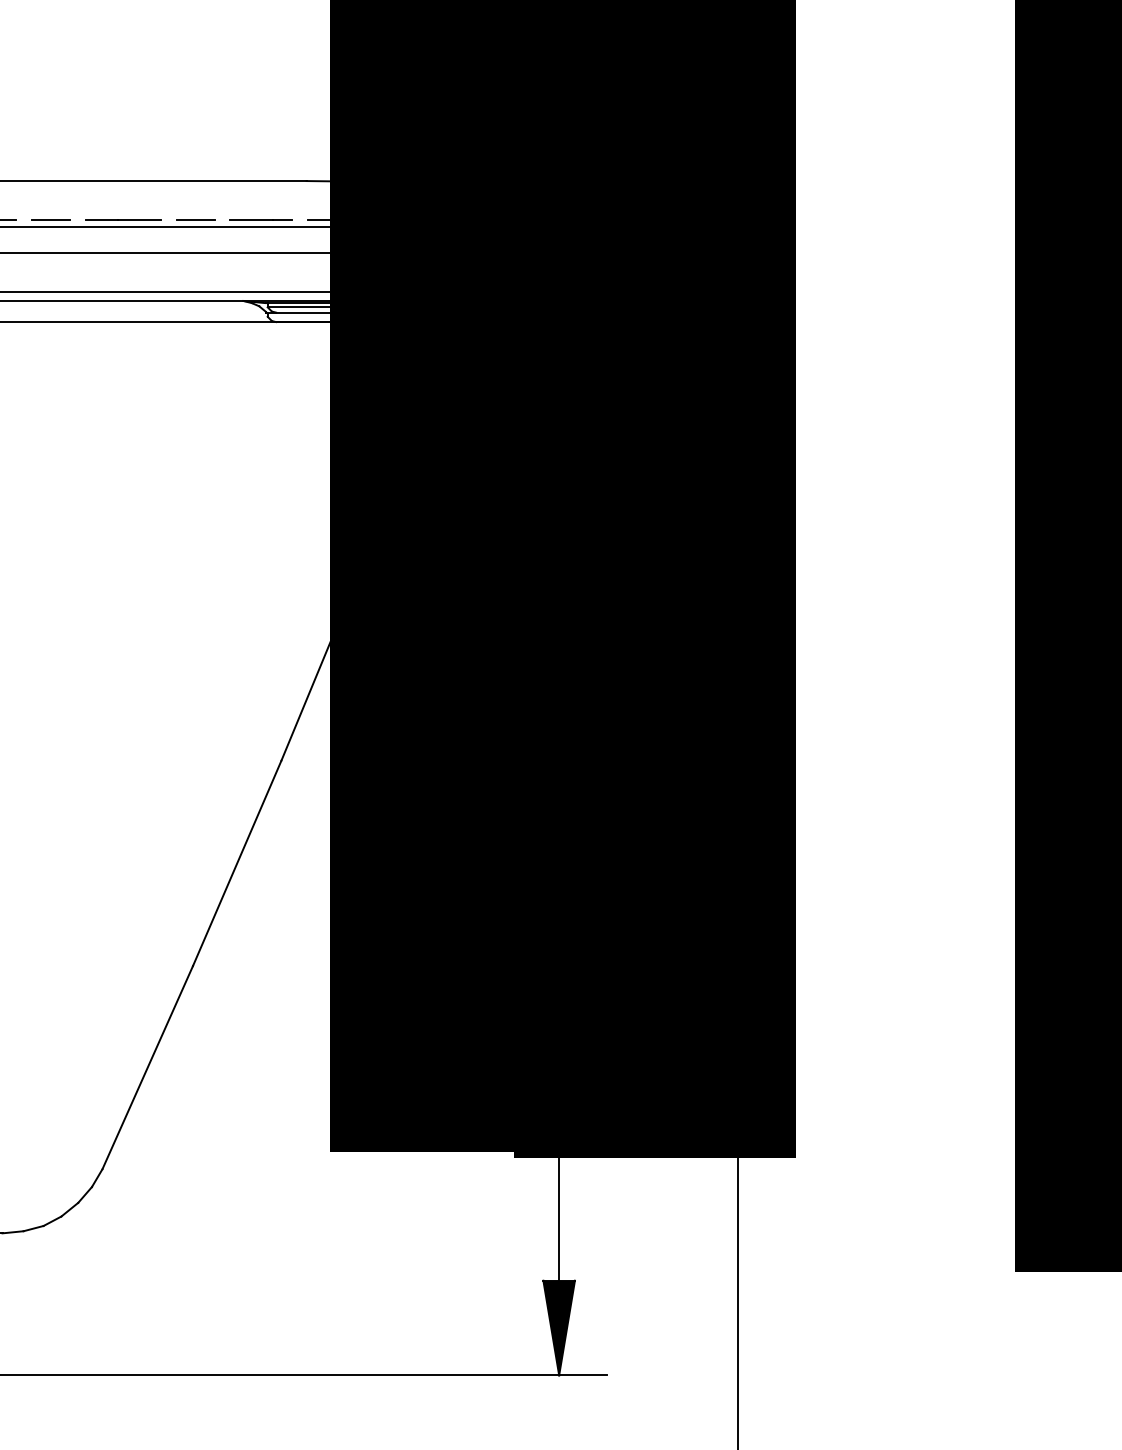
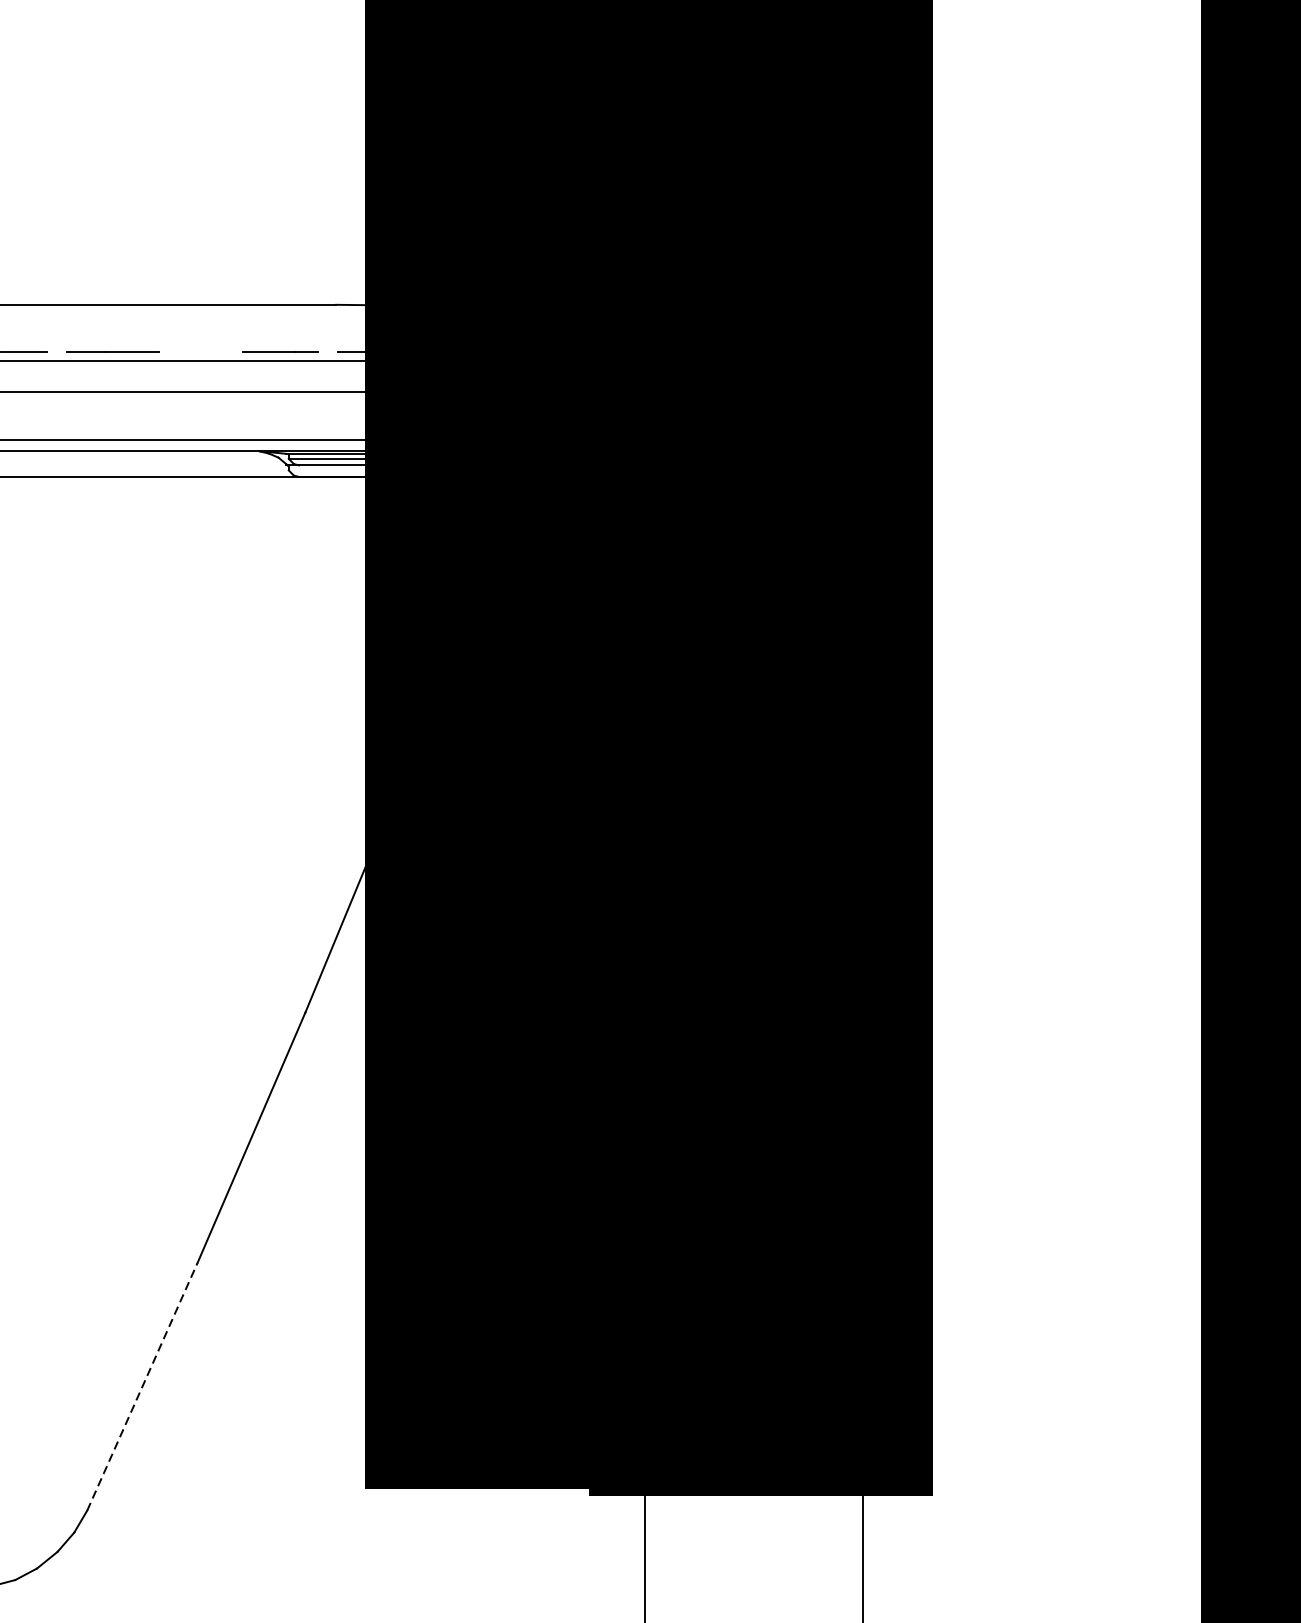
line: (196, 220) -> (201, 352), removed
line: (147, 1067) -> (142, 1386), solid -> dashed

